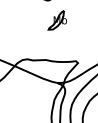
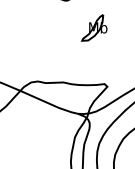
part: (56, 20) -> (92, 28), moved

